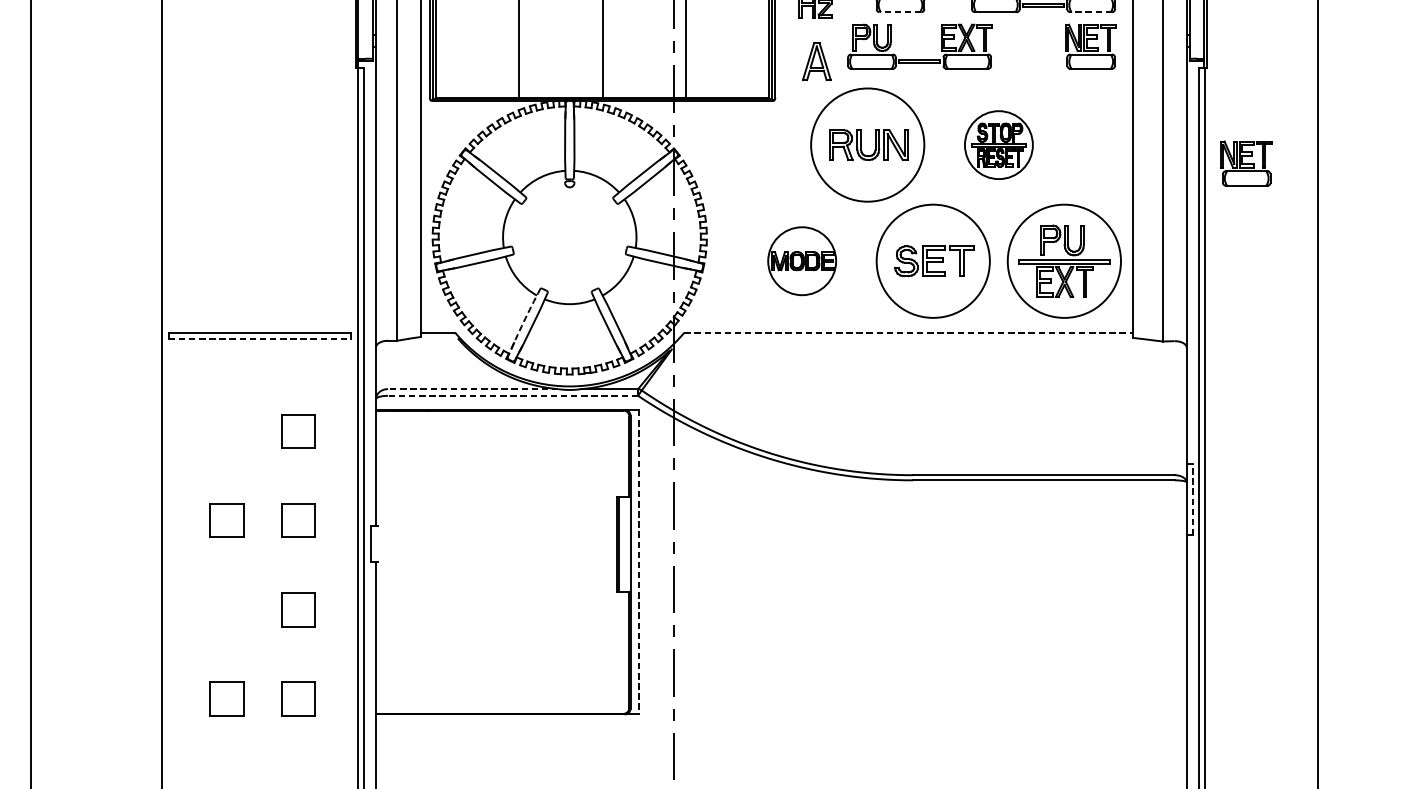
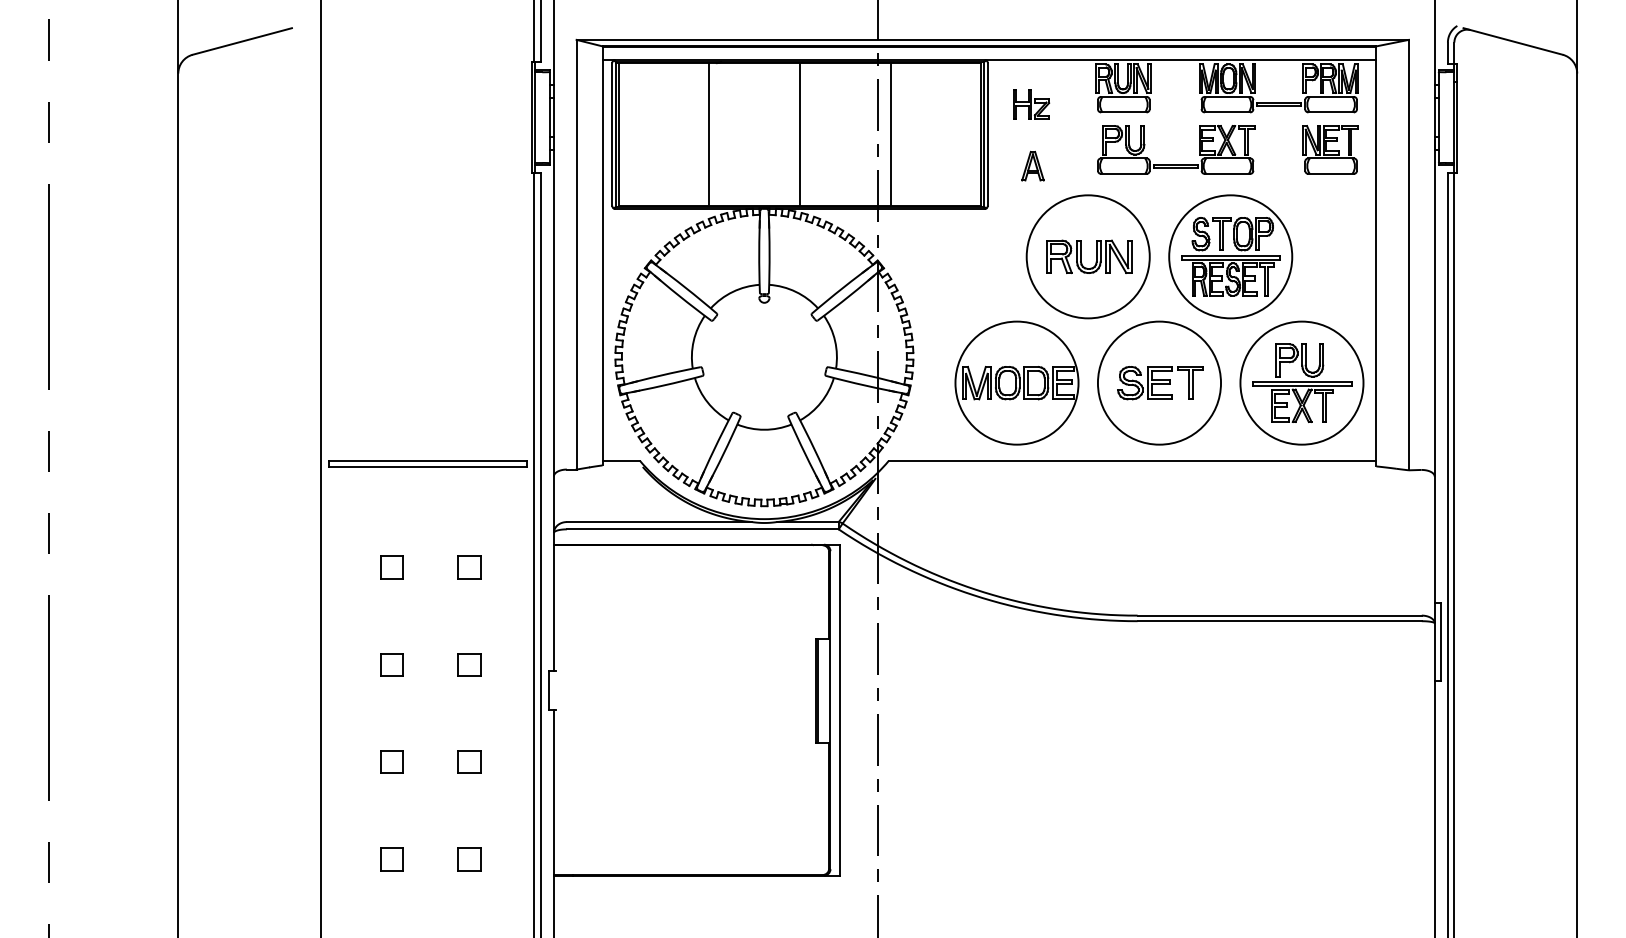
line: (900, 12) -> (1123, 112), dashed -> solid
line: (1091, 12) -> (1331, 112), dashed -> solid
part: (920, 60) -> (1176, 164), moved
part: (816, 61) -> (1032, 165), size x0.71
part: (998, 144) -> (1230, 256), size x1.67
part: (1246, 163) -> (1499, 276), removed
part: (801, 260) -> (1016, 382), size x1.67
arc: (523, 322) -> (714, 449), dashed -> solid
line: (908, 332) -> (1132, 460), dashed -> solid
line: (260, 338) -> (428, 467), dashed -> solid
line: (473, 389) -> (659, 522), dashed -> solid
line: (512, 395) -> (702, 529), dashed -> solid
part: (226, 430) -> (391, 567), added
part: (298, 430) -> (469, 567), size x0.62
line: (1192, 499) -> (1441, 642), dashed -> solid
part: (226, 520) -> (391, 664), size x0.62
part: (298, 520) -> (469, 664), size x0.62
line: (638, 562) -> (839, 710), dashed -> solid
part: (226, 609) -> (391, 761), added
part: (298, 609) -> (469, 761), size x0.62
part: (226, 699) -> (391, 859), size x0.62
part: (298, 699) -> (469, 859), size x0.62

